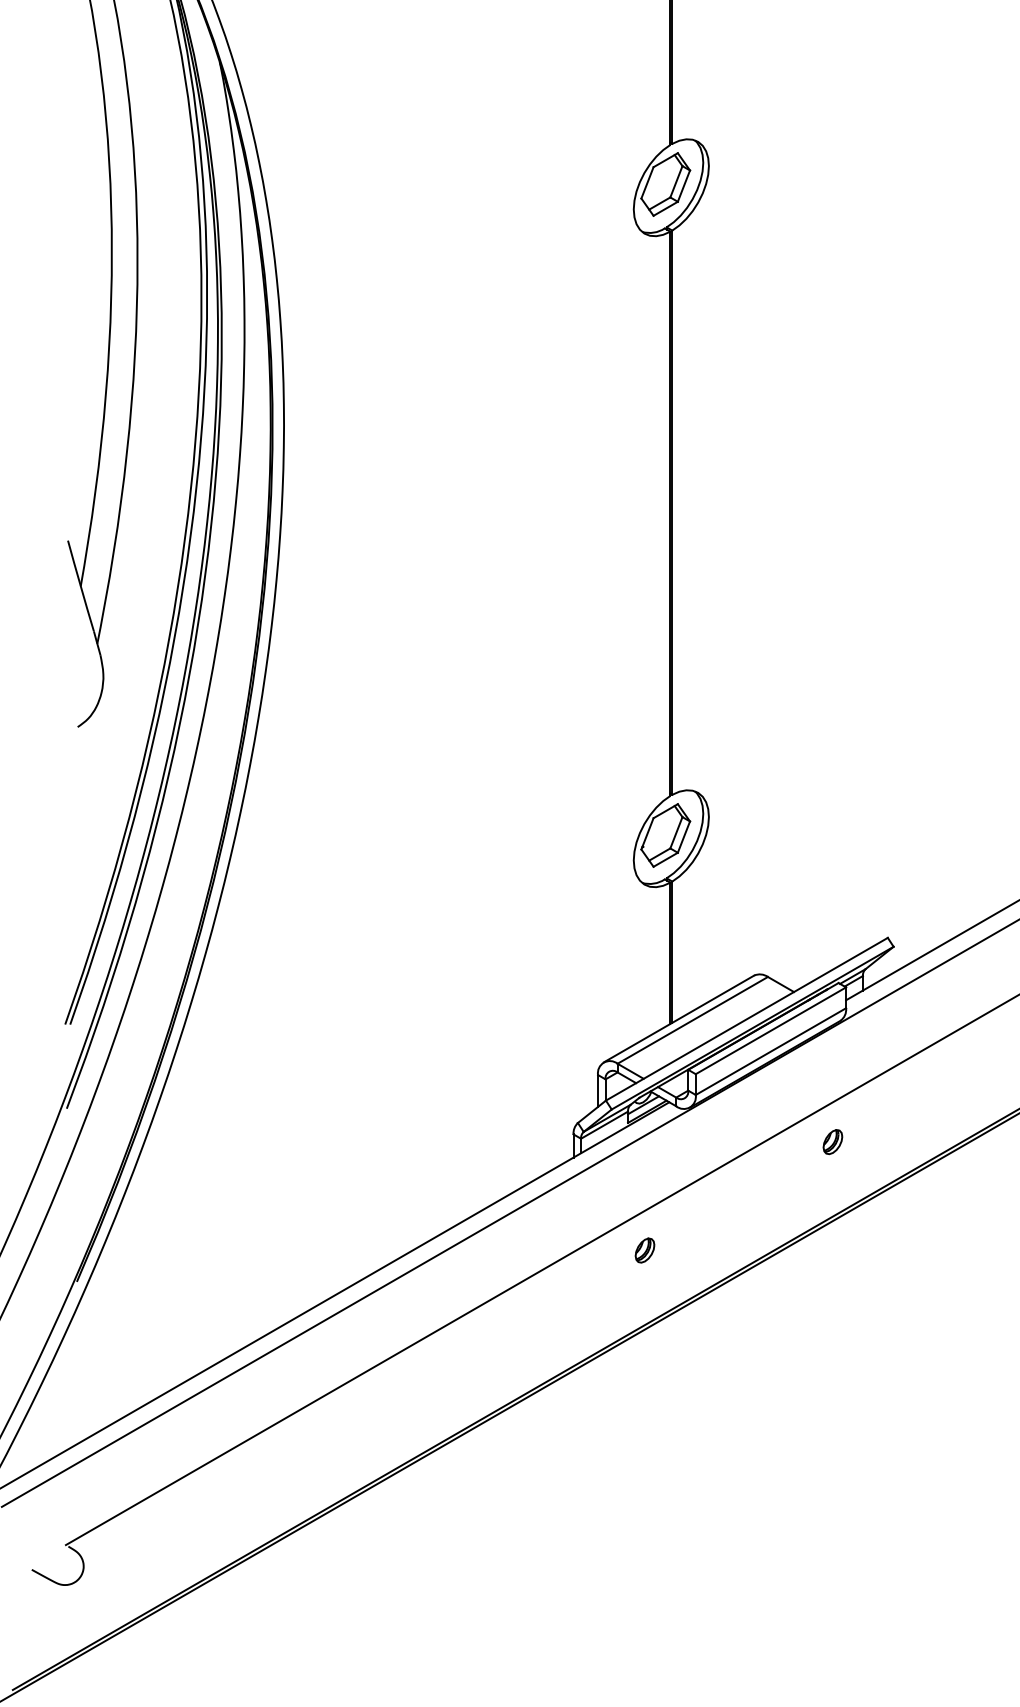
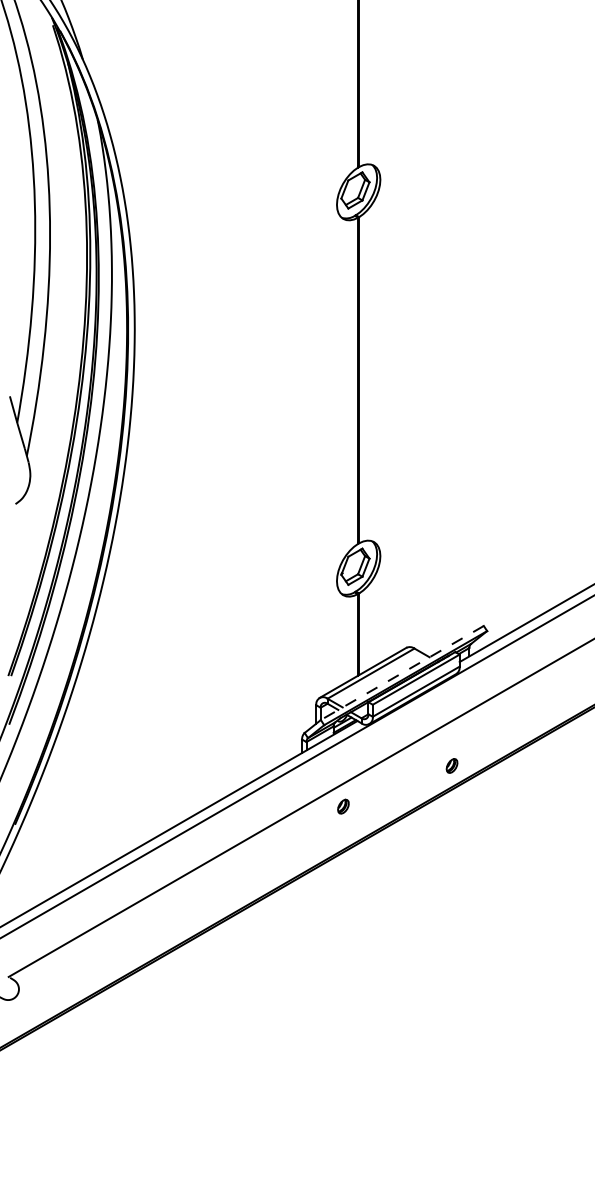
line: (745, 1020) -> (401, 673), solid -> dashed
part: (831, 1141) -> (451, 765), moved

